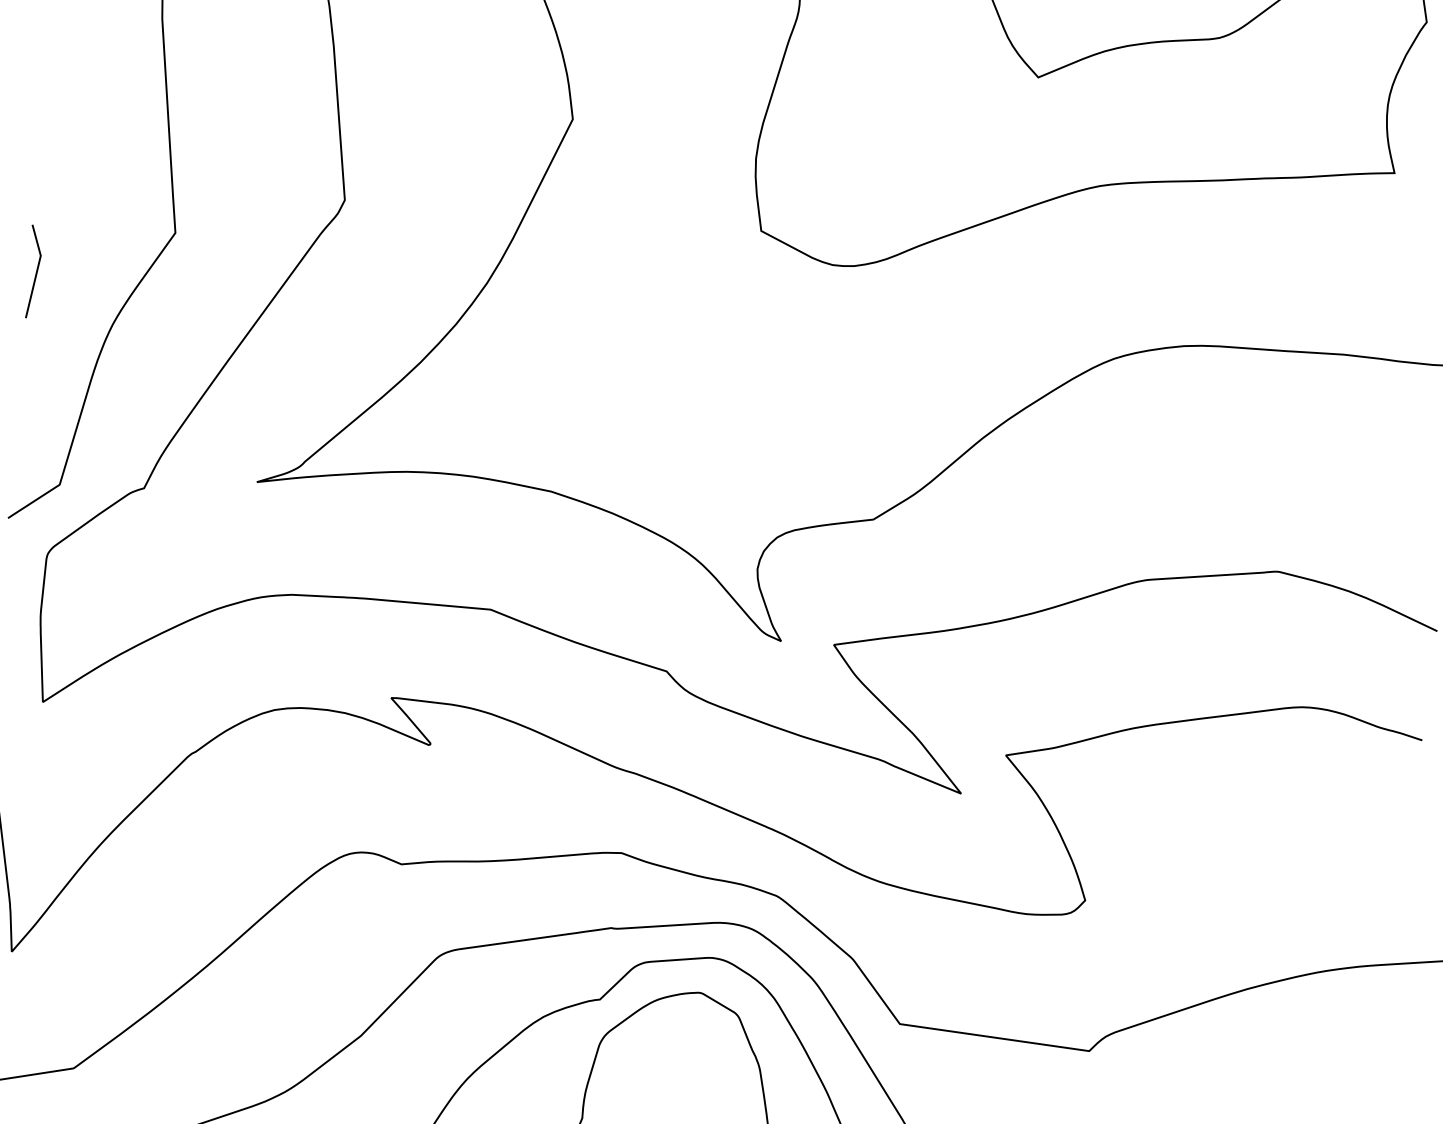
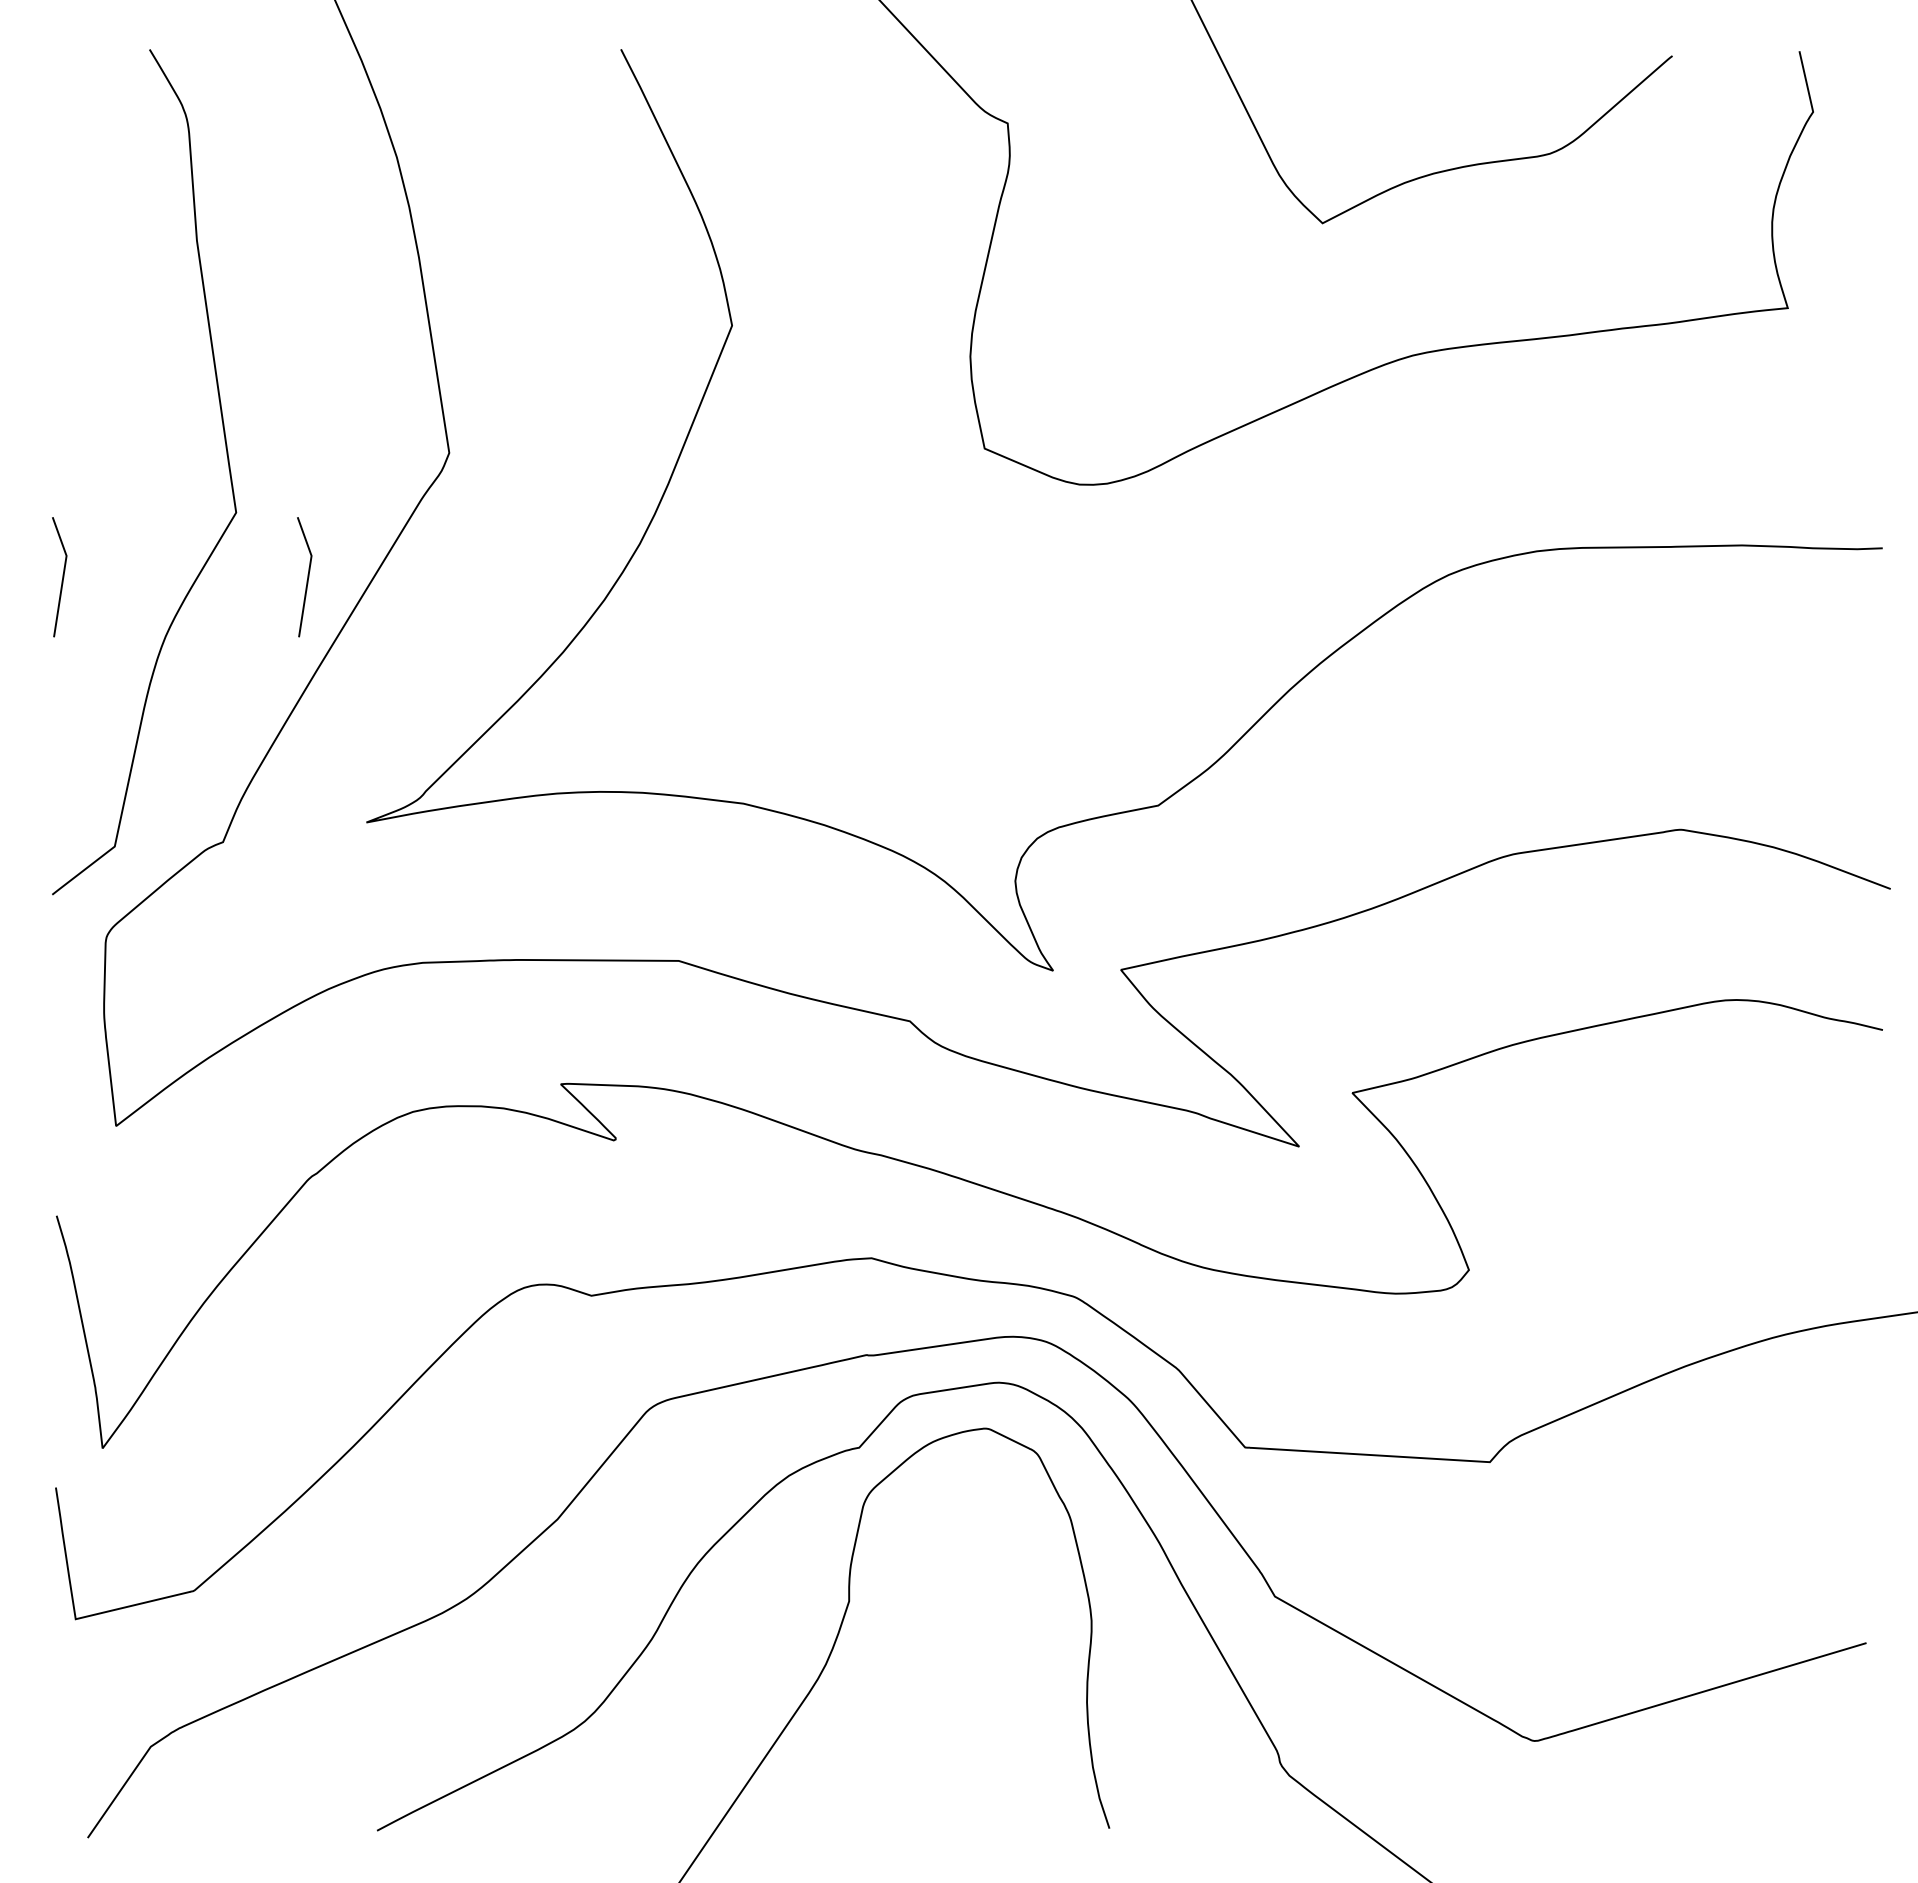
line: (226, 287) -> (307, 577), added

